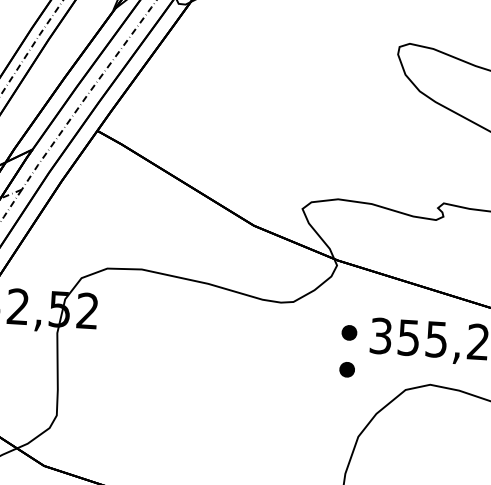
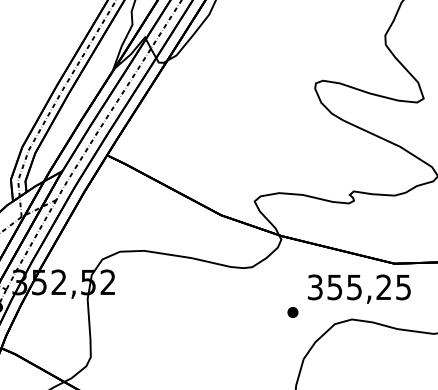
part: (348, 332) -> (292, 286), removed

